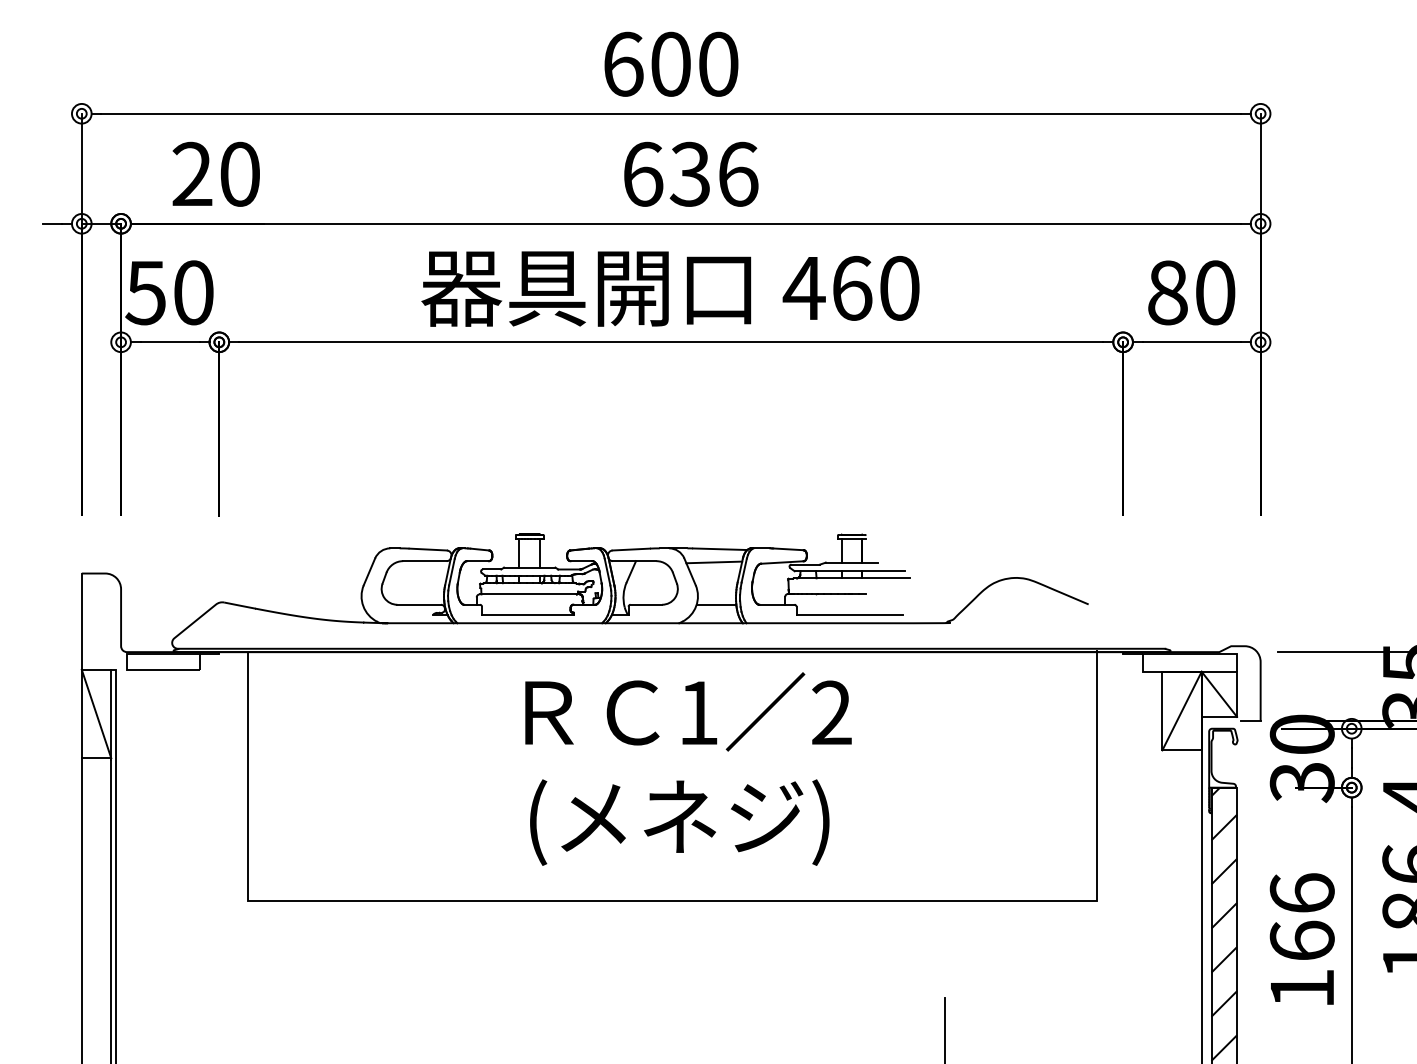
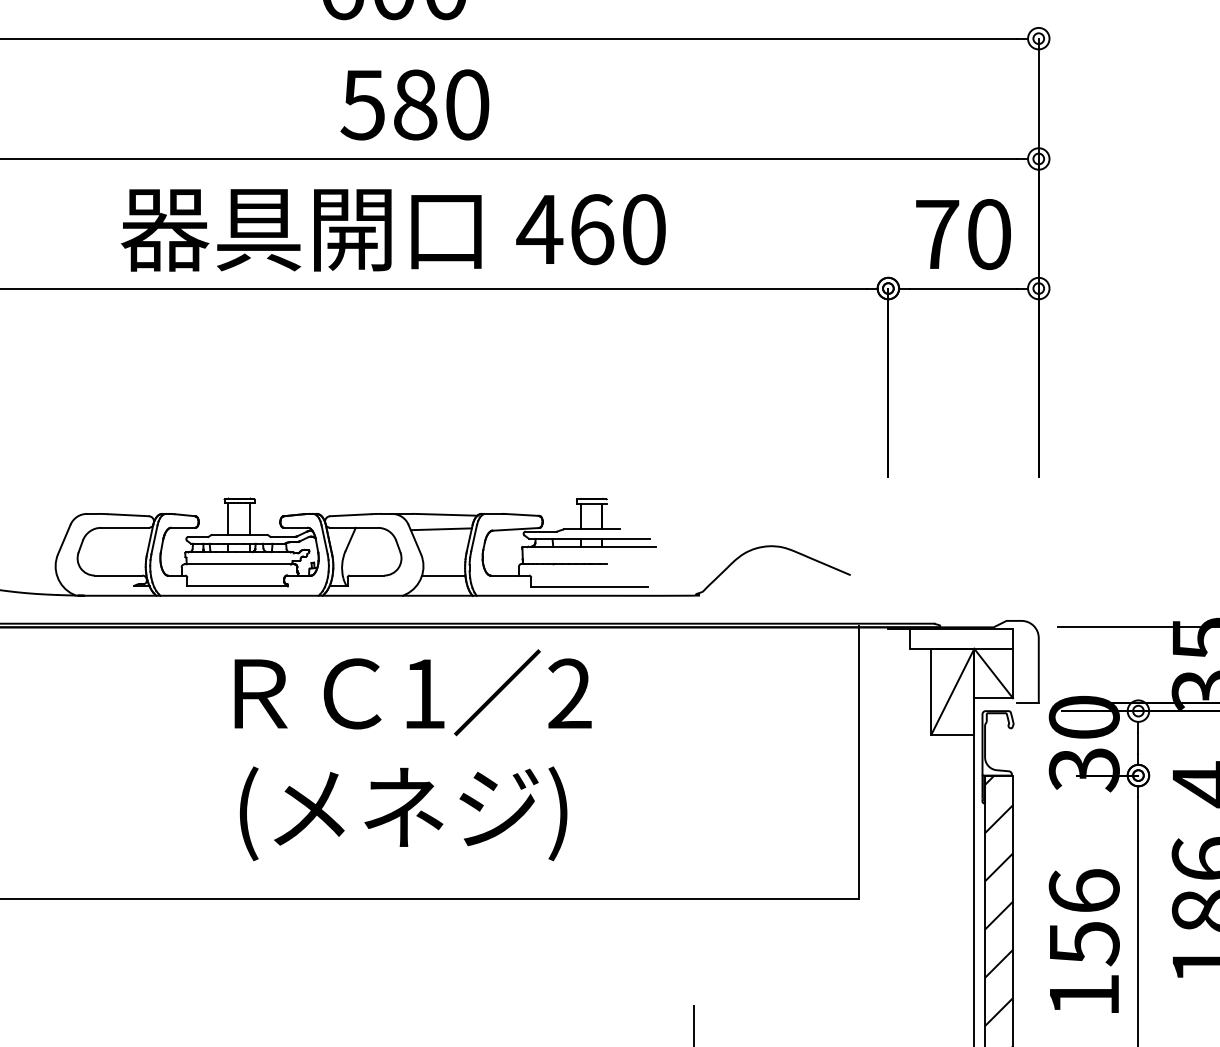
text: (690, 173) -> (415, 103), 636 -> 580
text: (1167, 292) -> (936, 234), 80 -> 70
text: (1301, 941) -> (1083, 943), 166 -> 156

